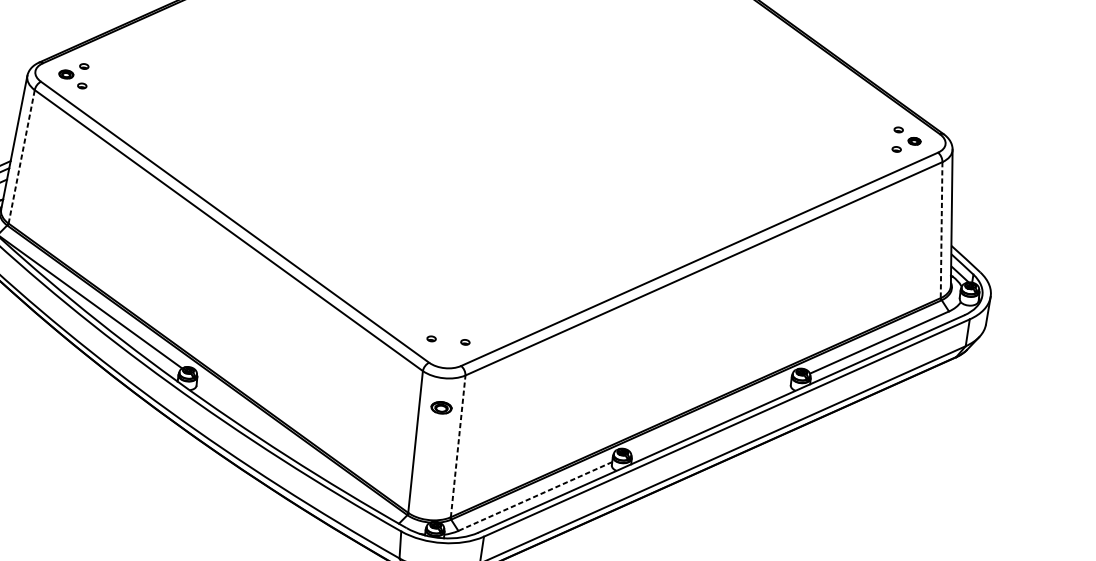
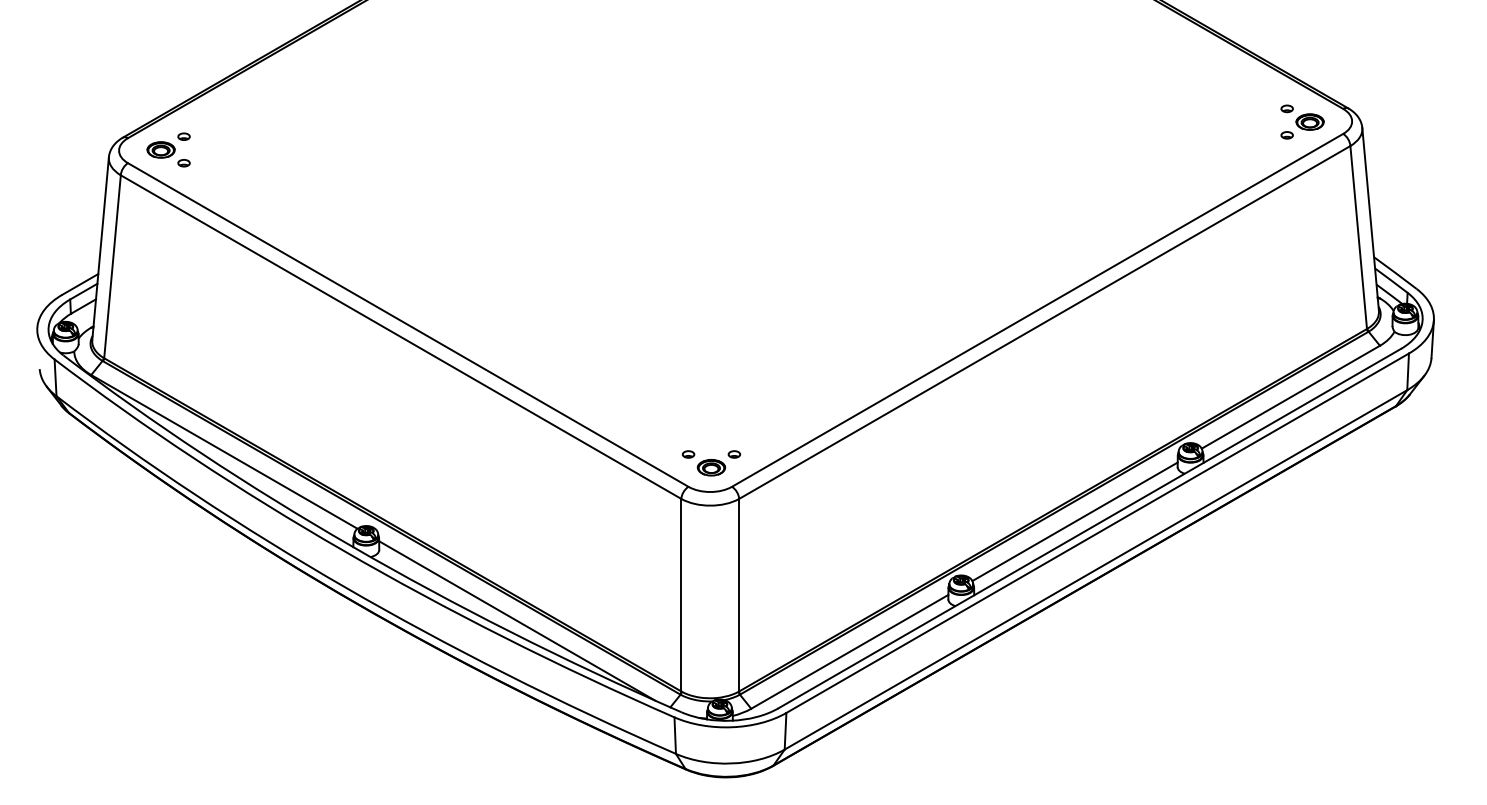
part: (65, 74) -> (160, 149), size x1.43
part: (914, 140) -> (1309, 121), size x1.67
line: (21, 156) -> (112, 266), dashed -> solid
line: (941, 230) -> (1358, 237), dashed -> solid
part: (441, 407) -> (711, 467), moved
line: (710, 417) -> (1074, 521), added
line: (458, 445) -> (739, 594), dashed -> solid
line: (293, 448) -> (517, 620), added
line: (535, 496) -> (849, 651), dashed -> solid

